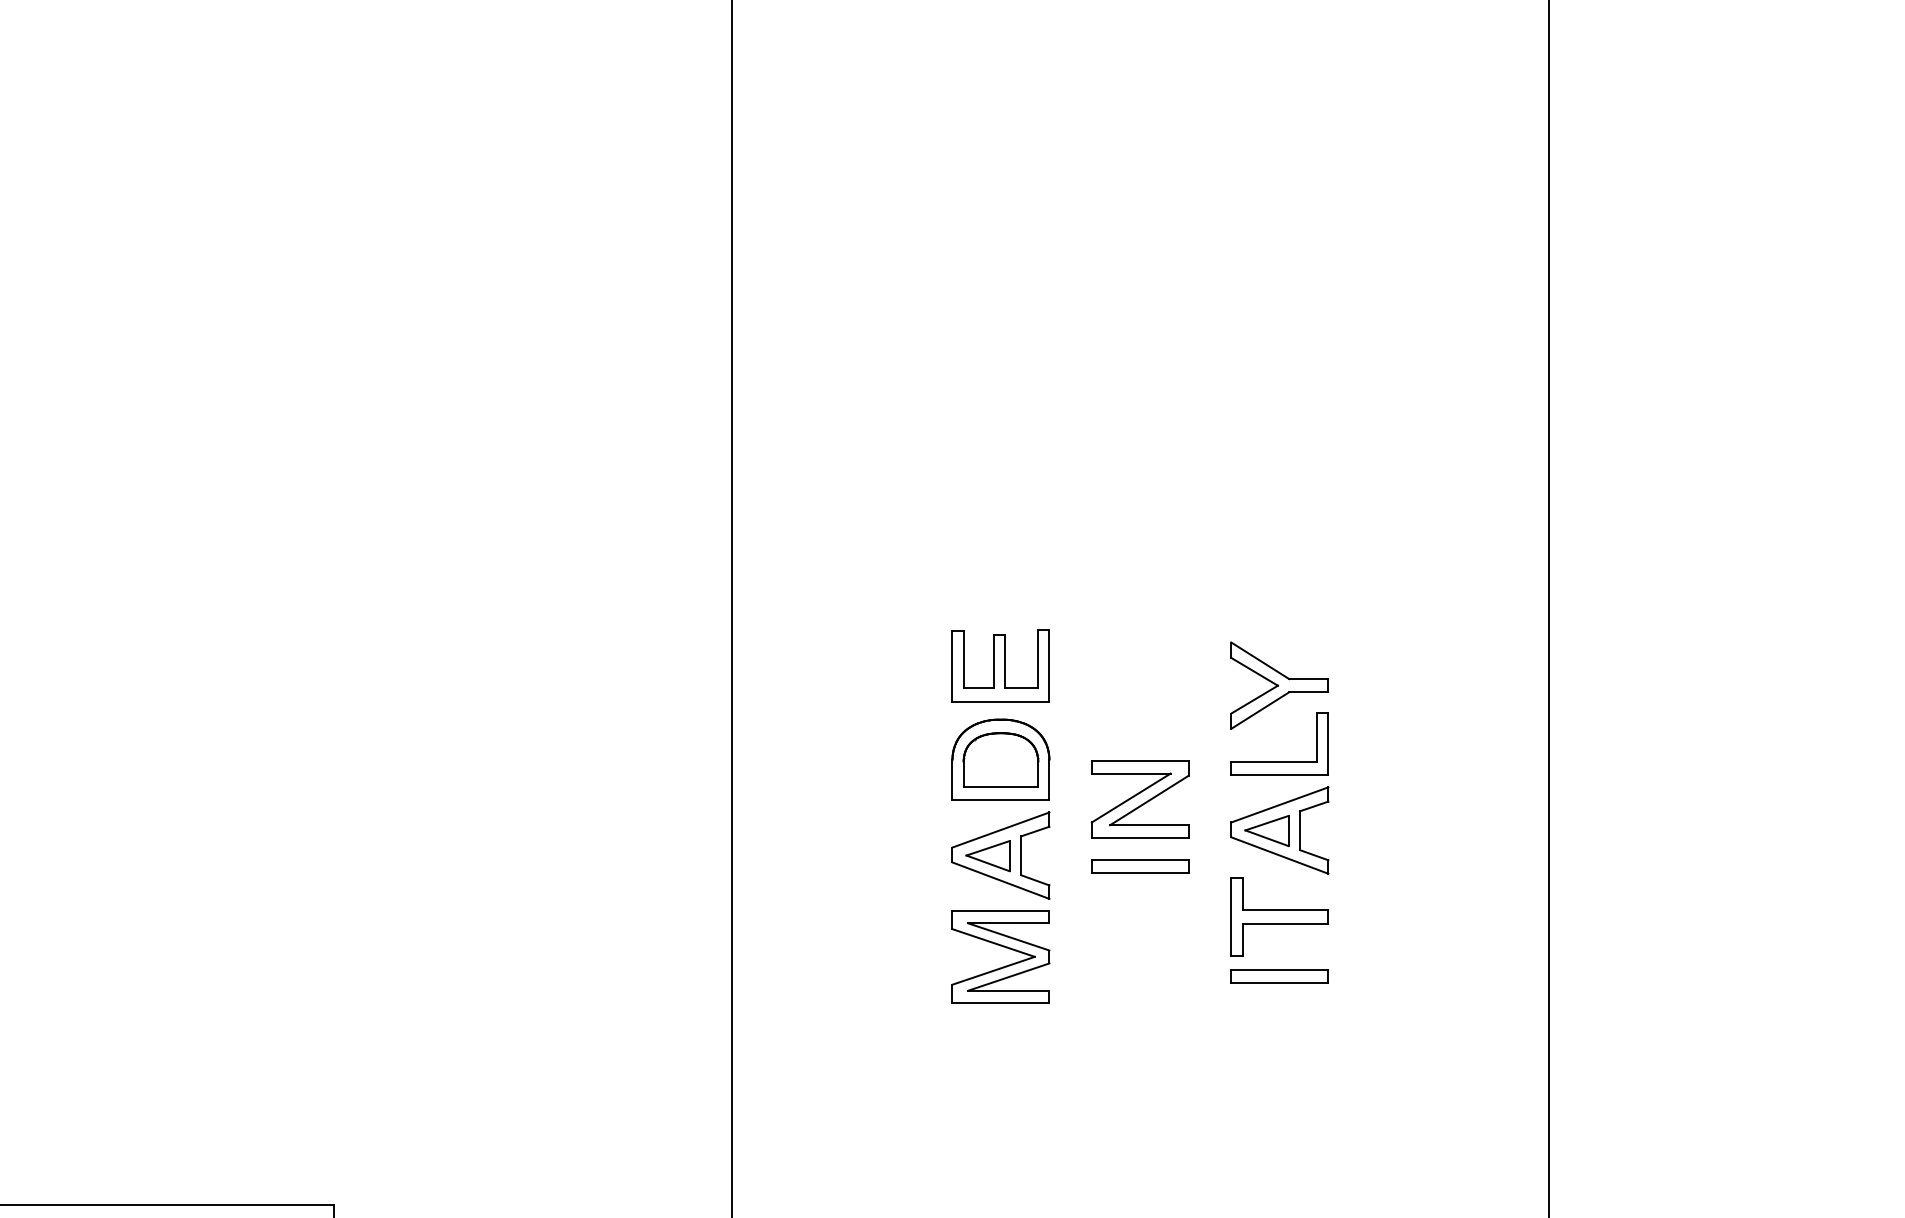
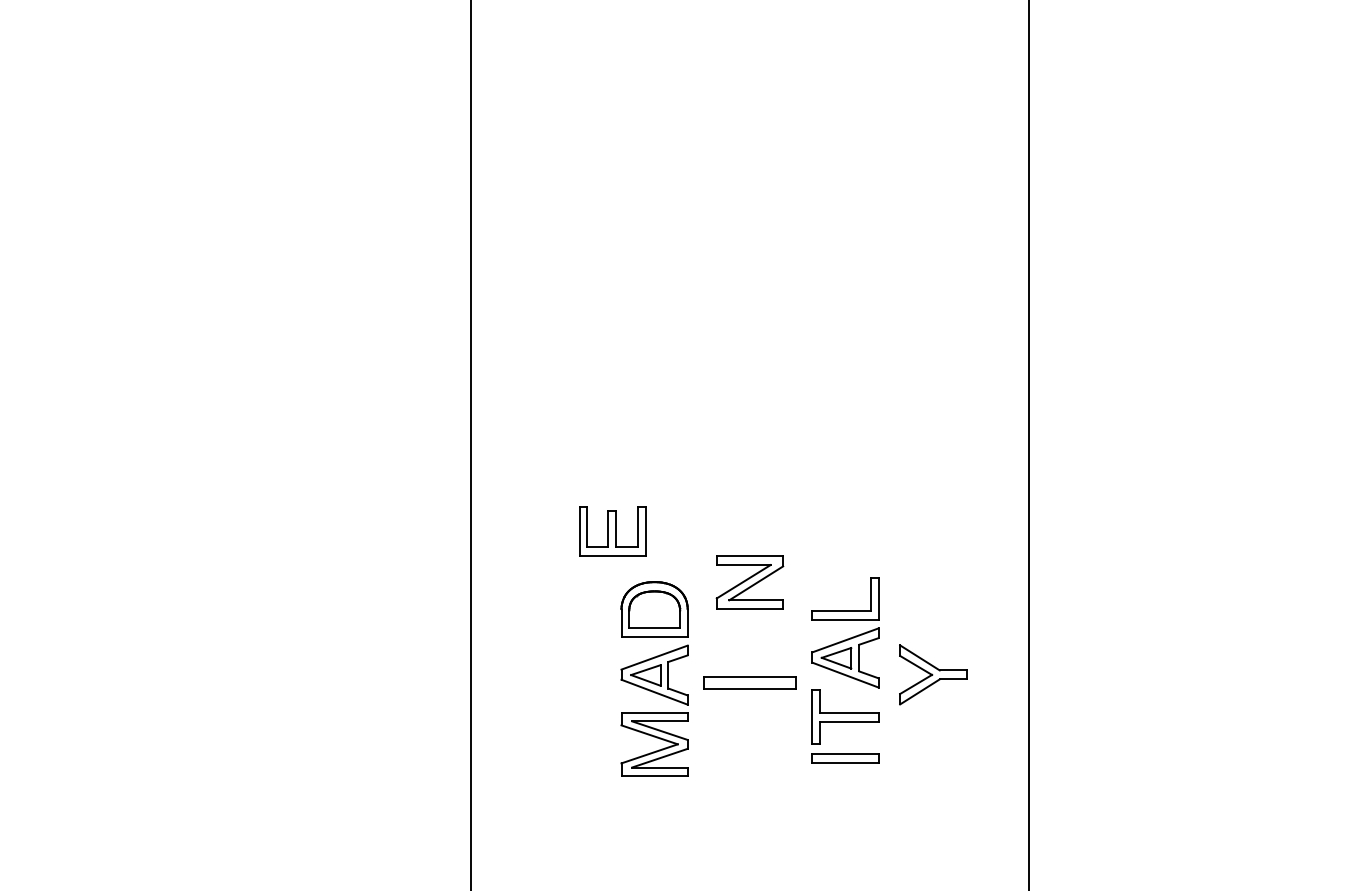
part: (1000, 666) -> (612, 531), moved
part: (1280, 685) -> (933, 674), moved
part: (1139, 799) -> (749, 582), moved
part: (1139, 866) -> (749, 682), size x1.4

